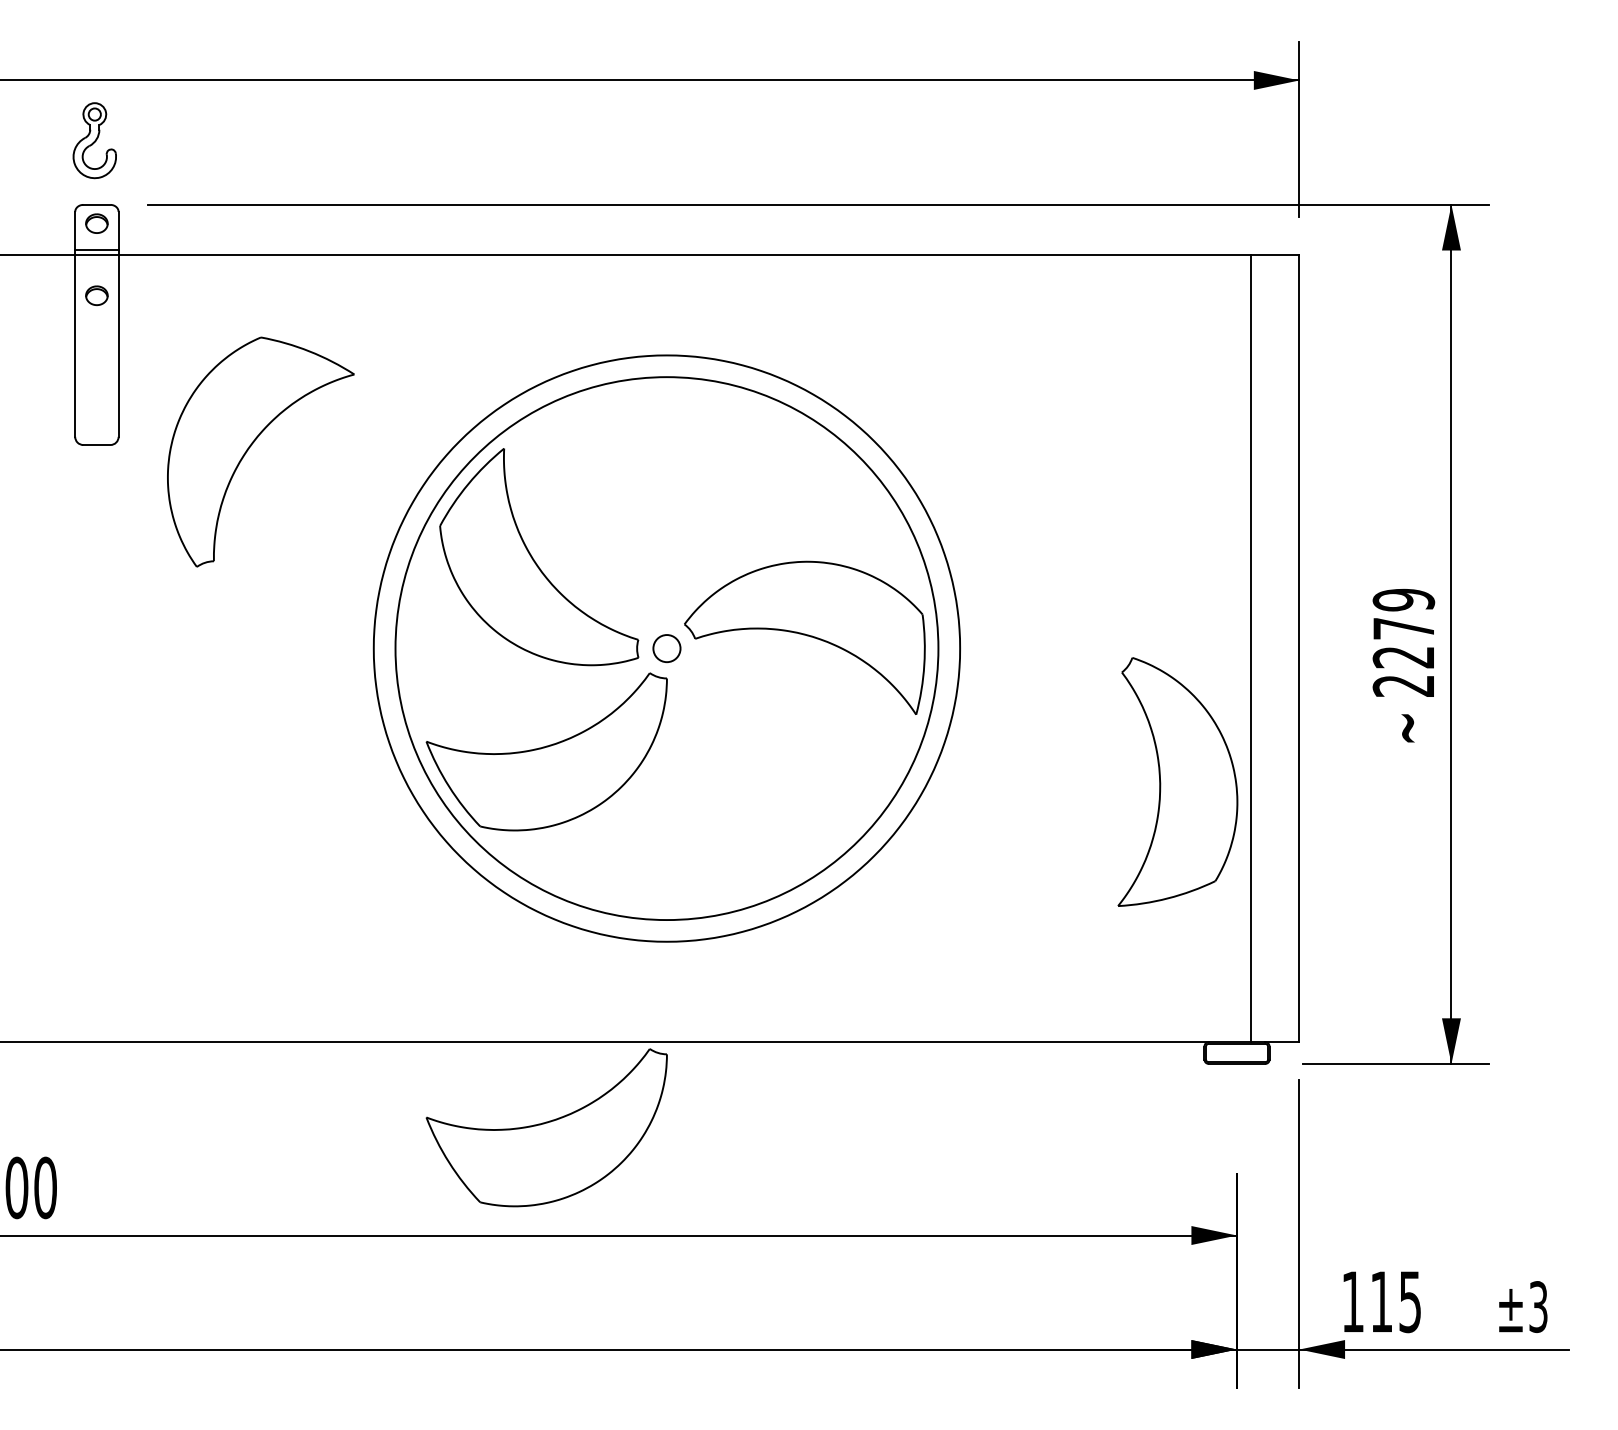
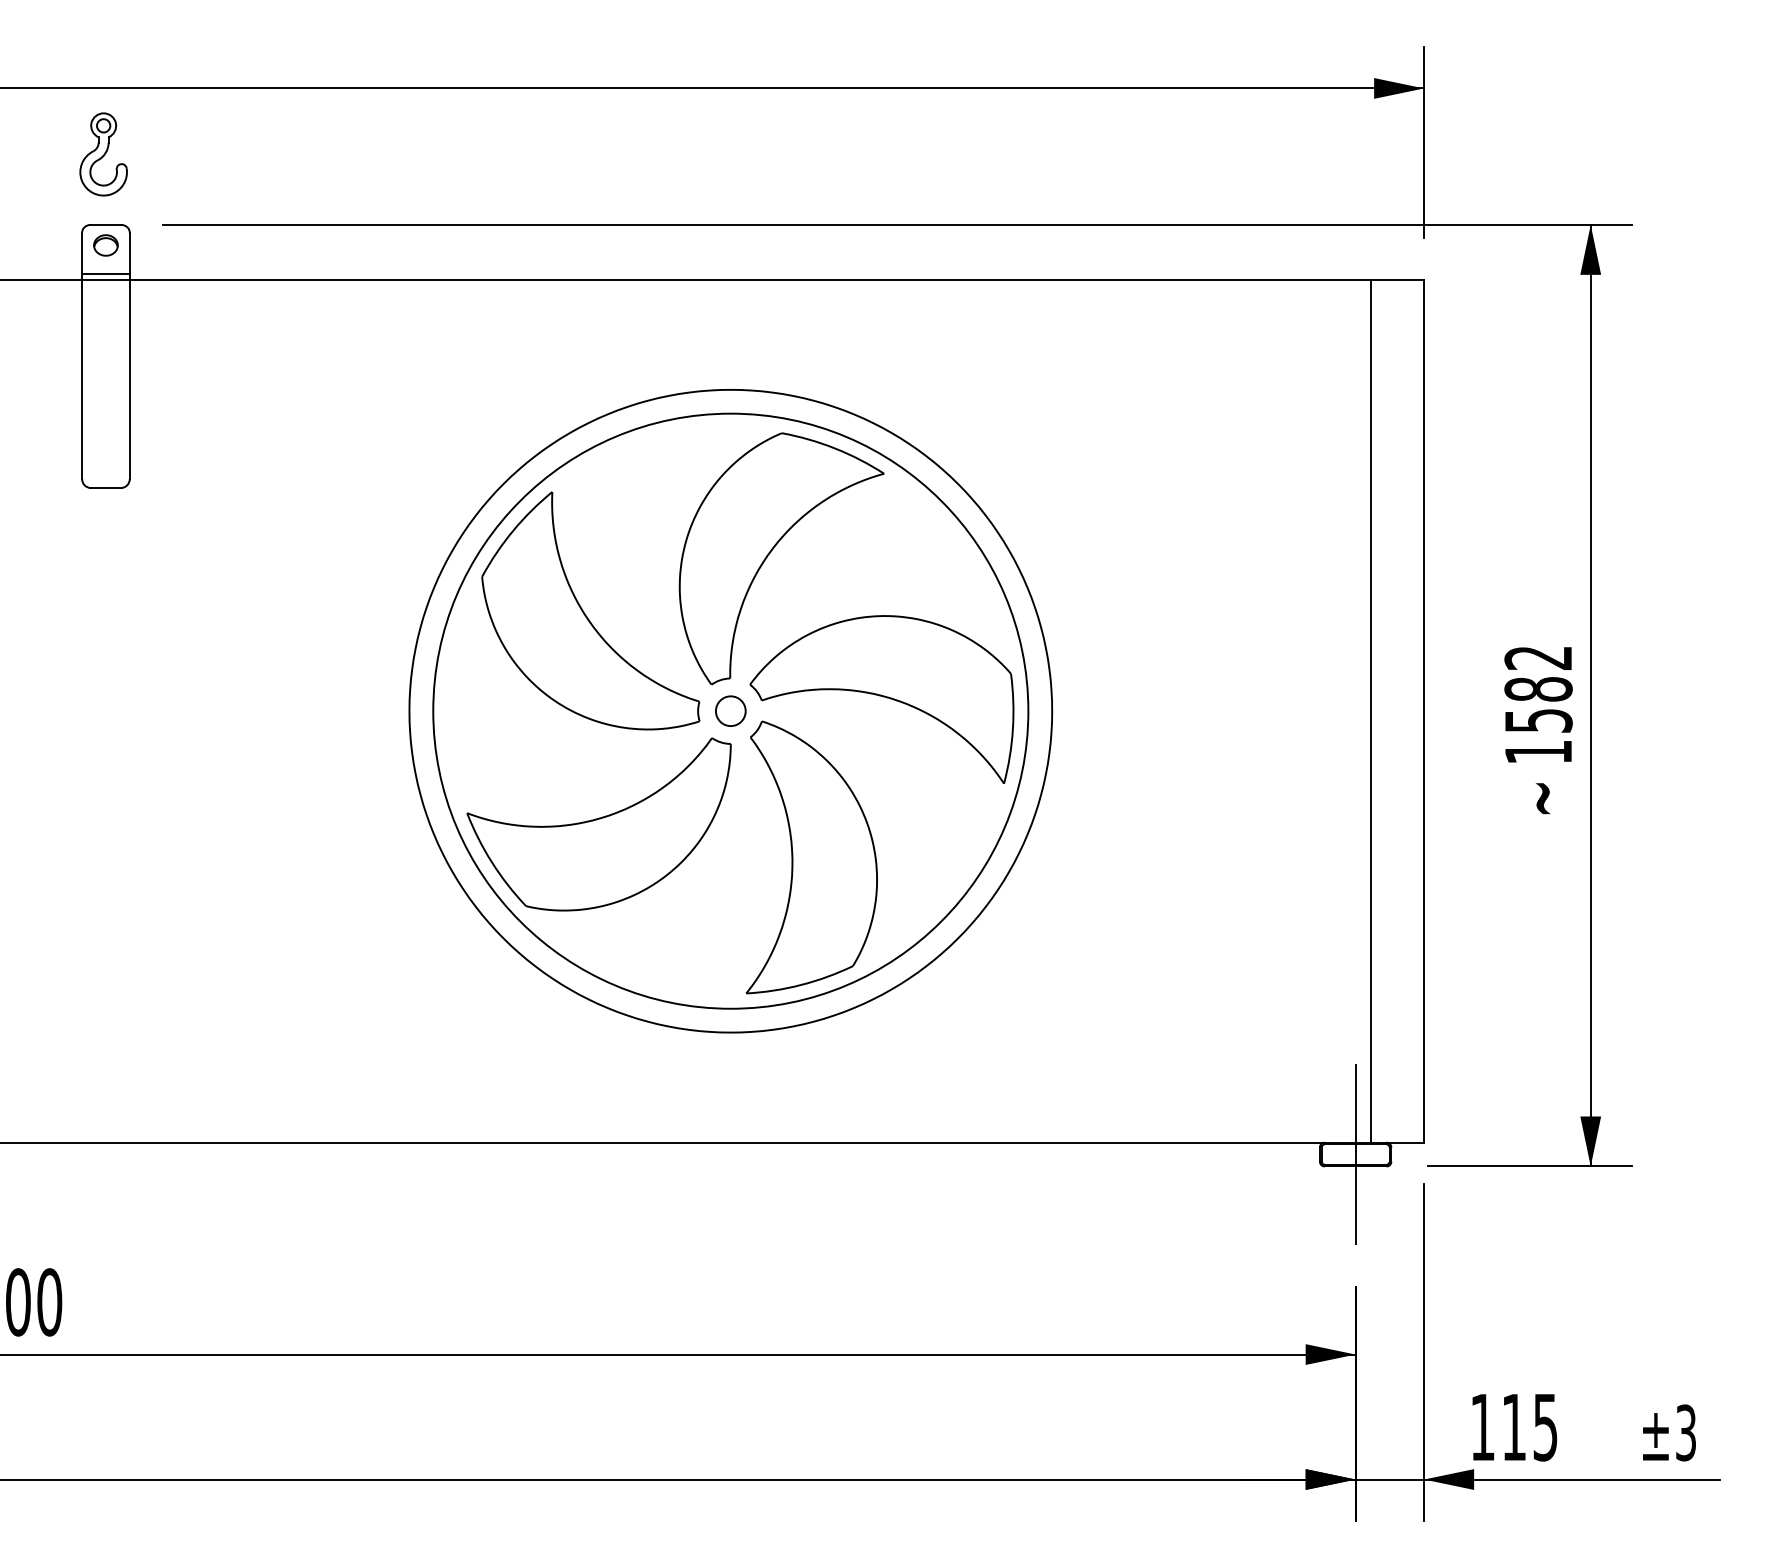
part: (96, 295) -> (105, 324), removed
part: (251, 446) -> (771, 552), moved
text: (1403, 642) -> (1538, 704), 2279 -> 1582
part: (1177, 782) -> (811, 857), moved
line: (1236, 1053) -> (1355, 1154), added
part: (546, 1127) -> (598, 1236), removed

